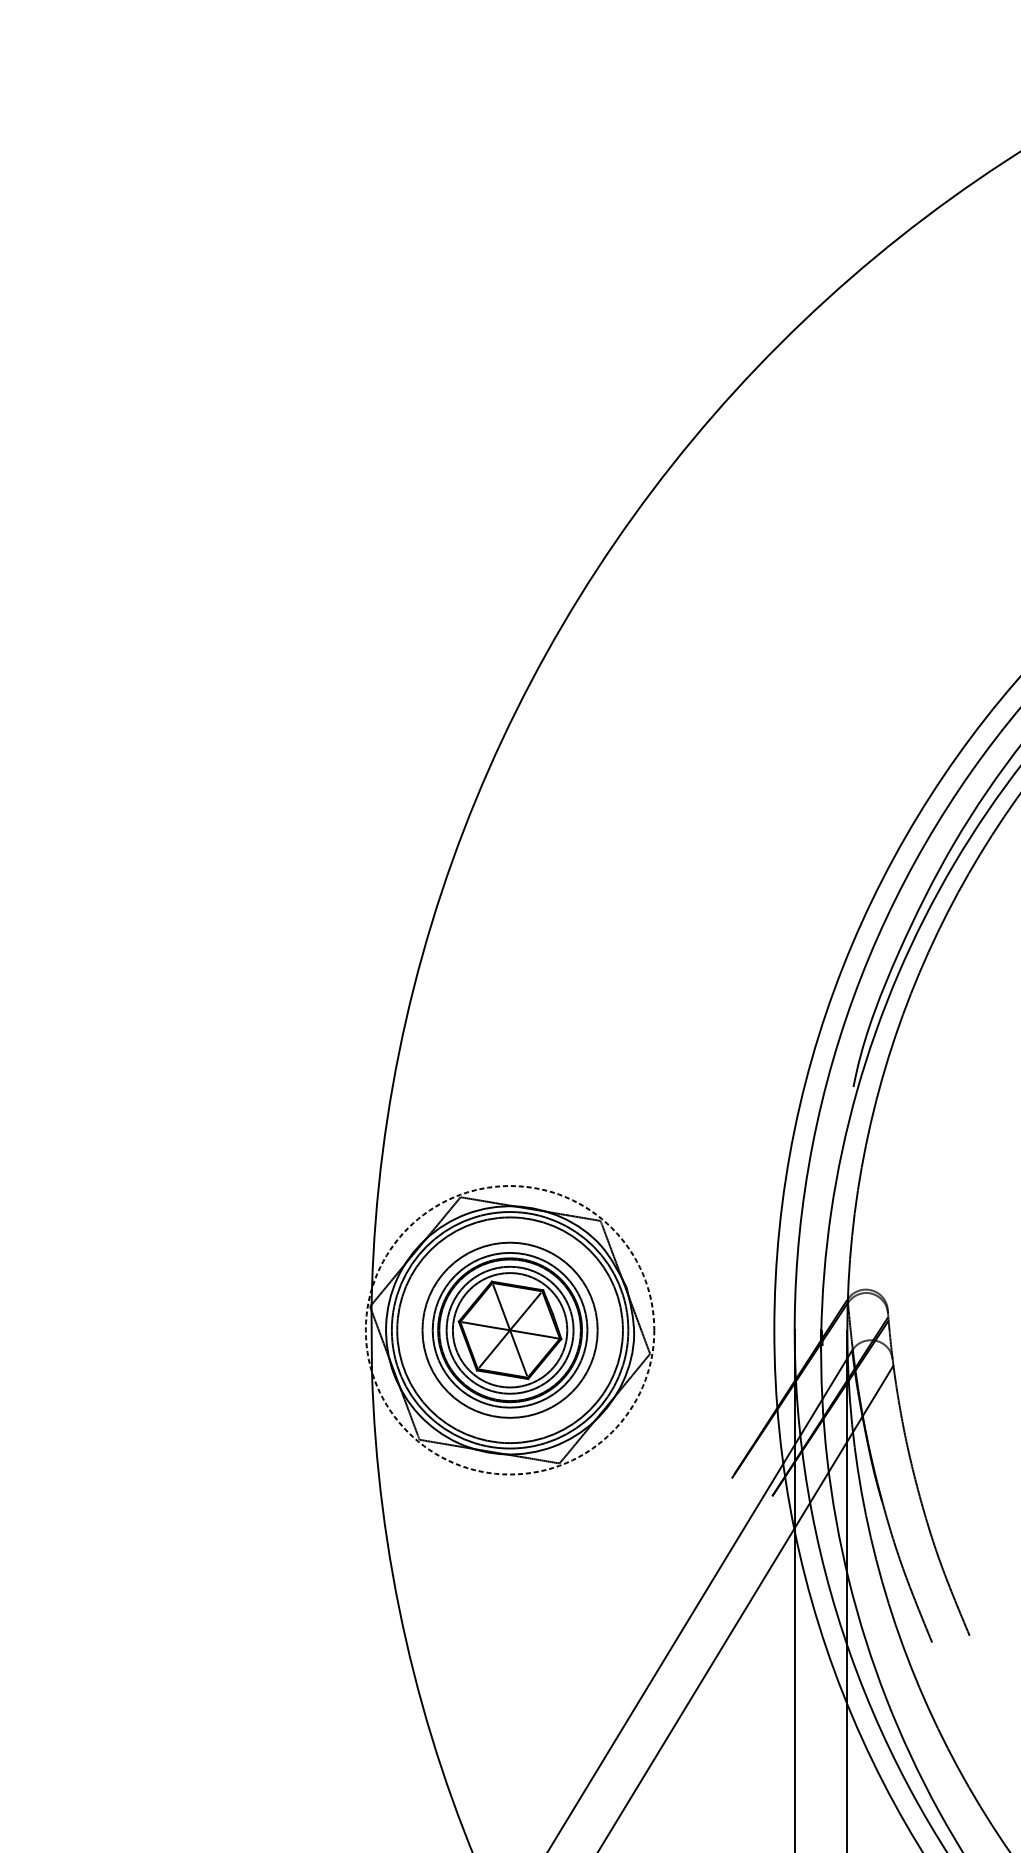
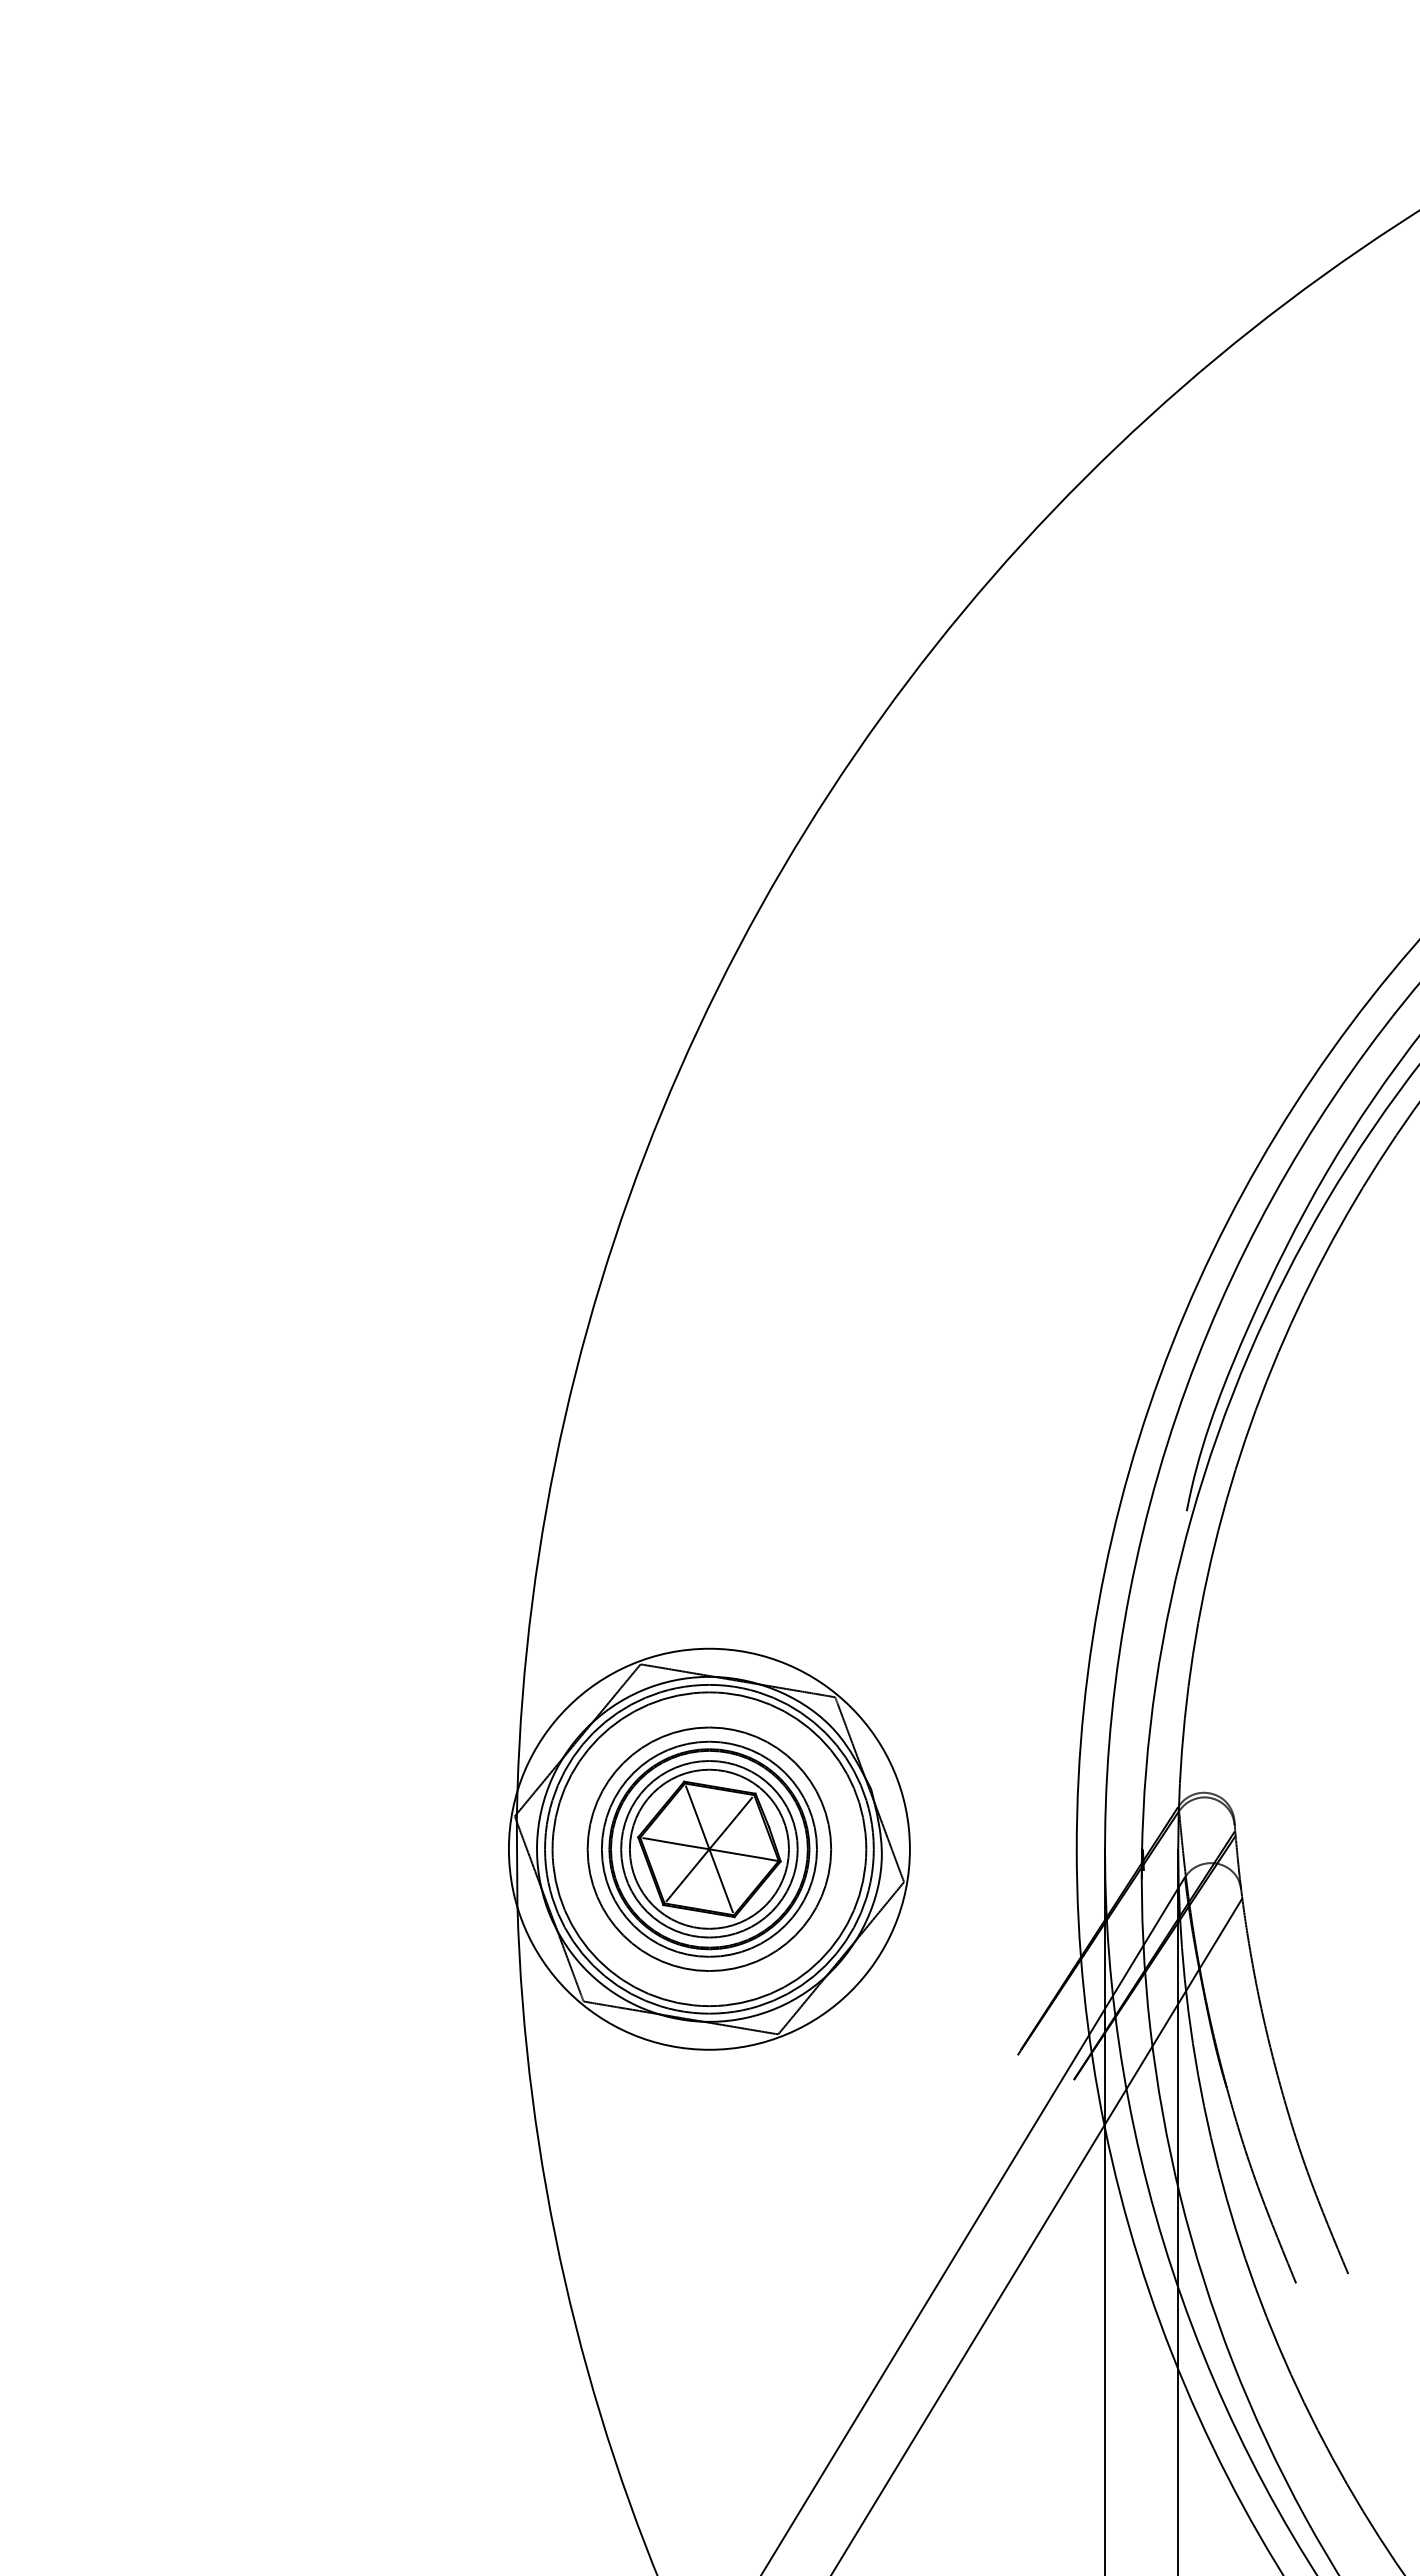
circle: (509, 1329) -> (708, 1848), dashed -> solid

